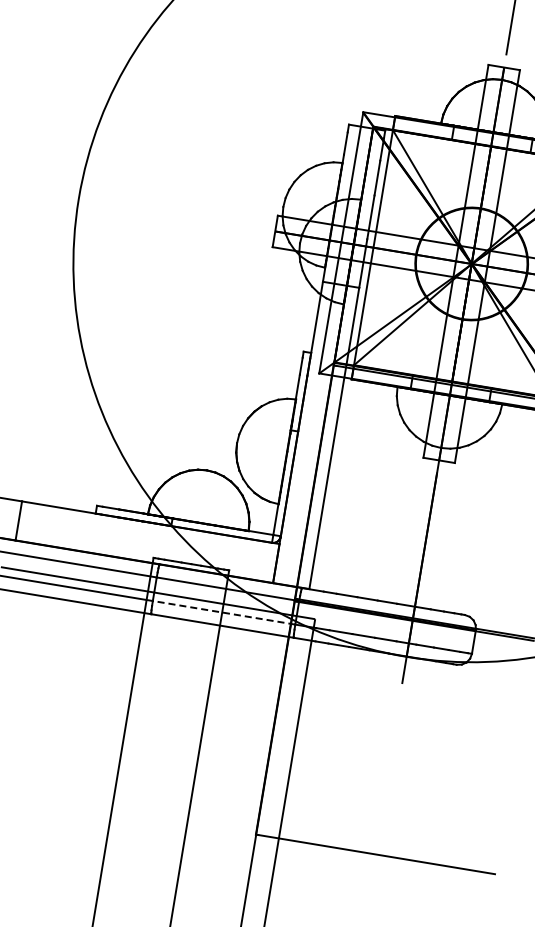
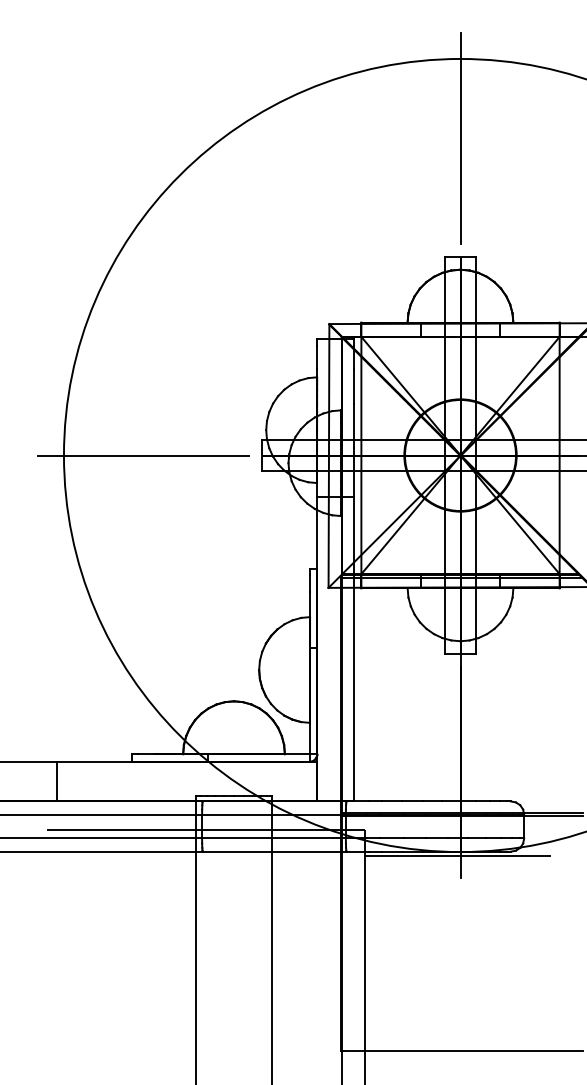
line: (157, 211) -> (143, 455), added
line: (223, 612) -> (273, 838), dashed -> solid
line: (401, 660) -> (456, 856), added

